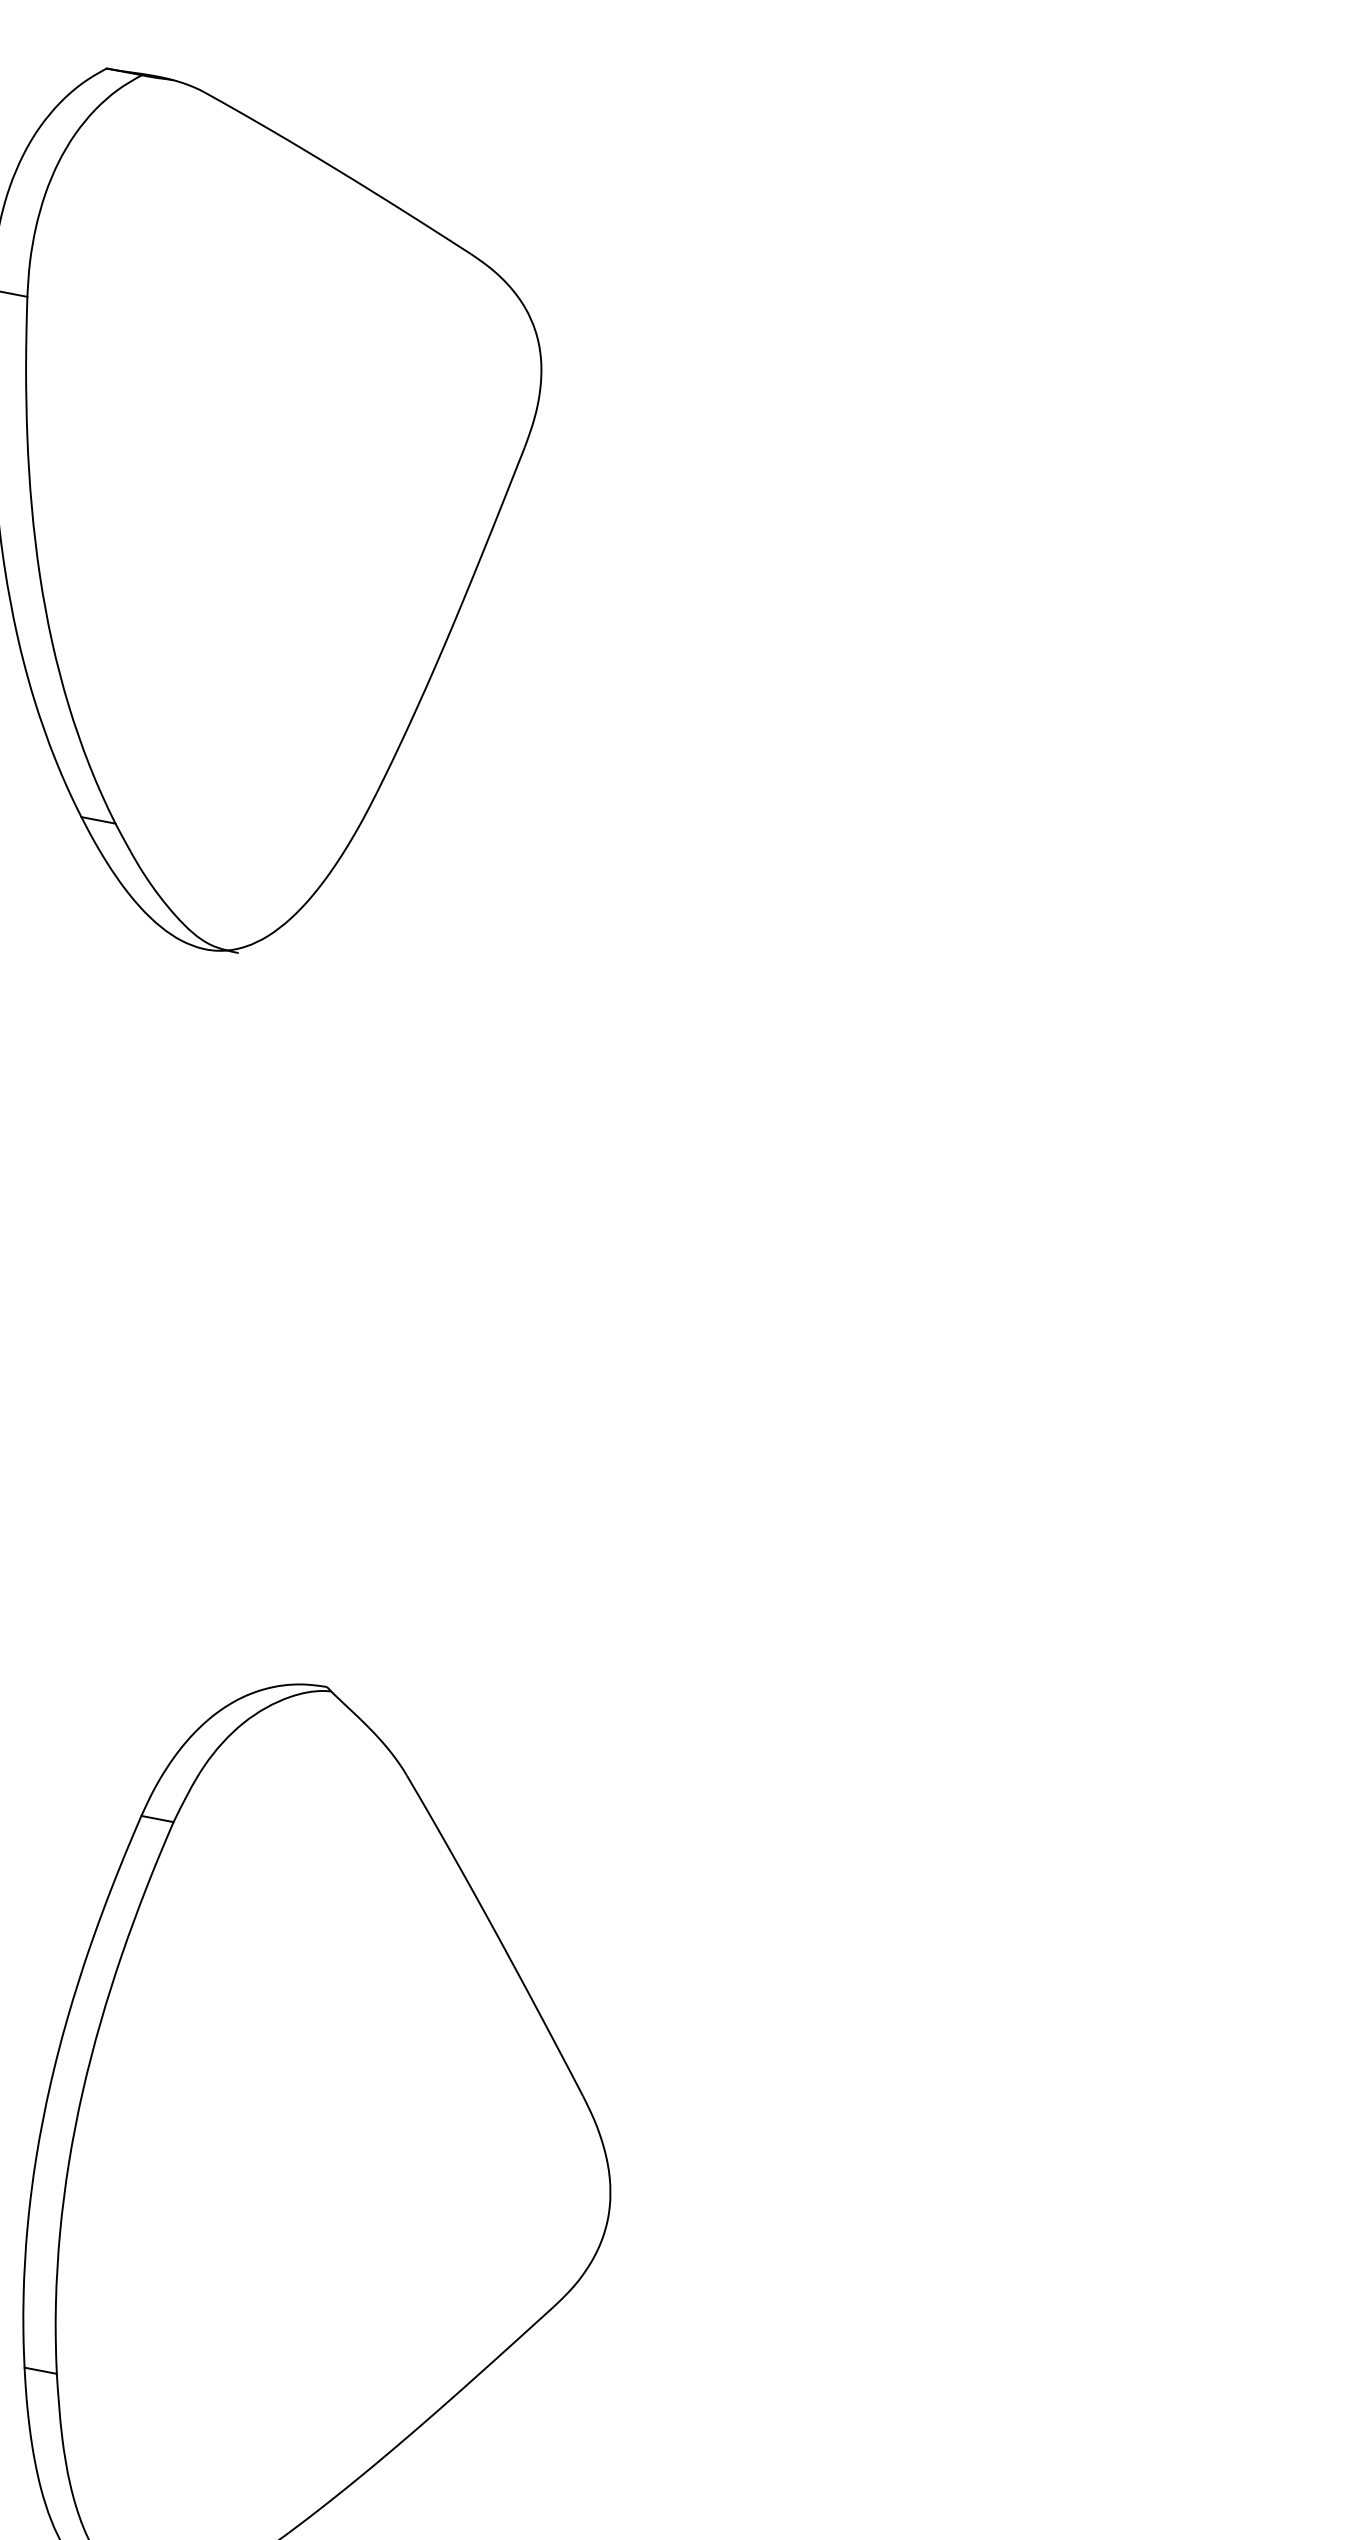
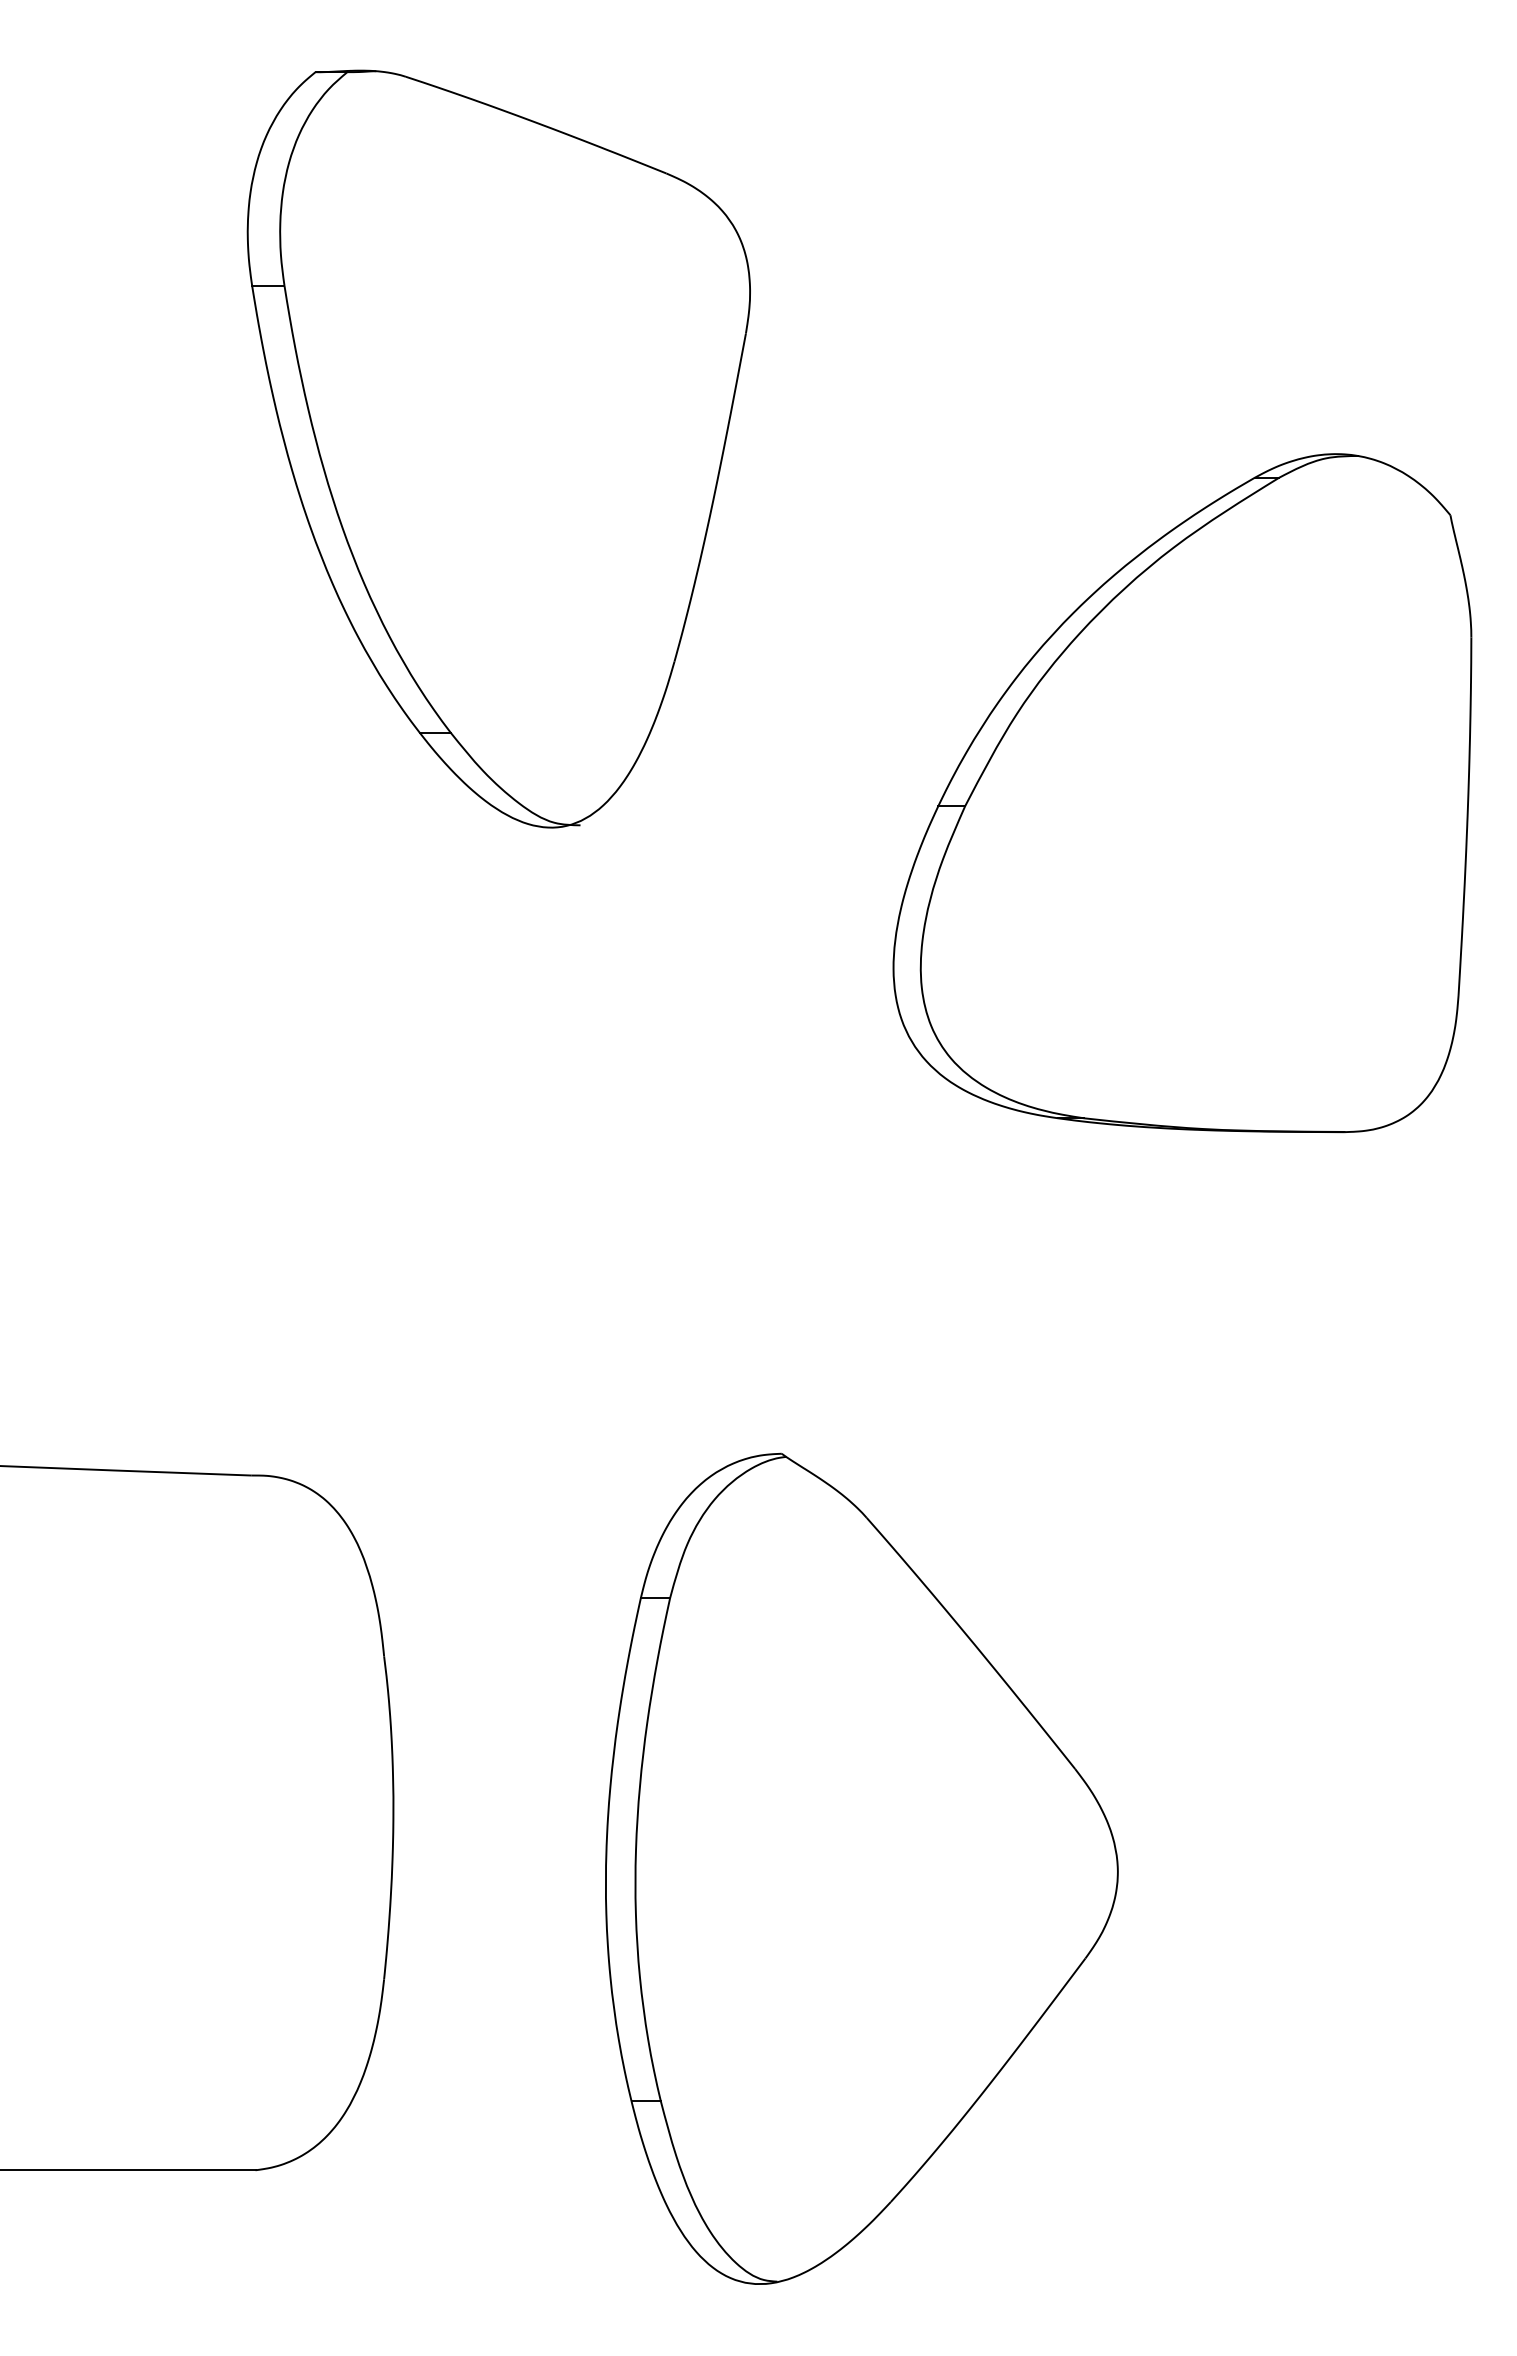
part: (907, 1045) -> (1182, 793), added

